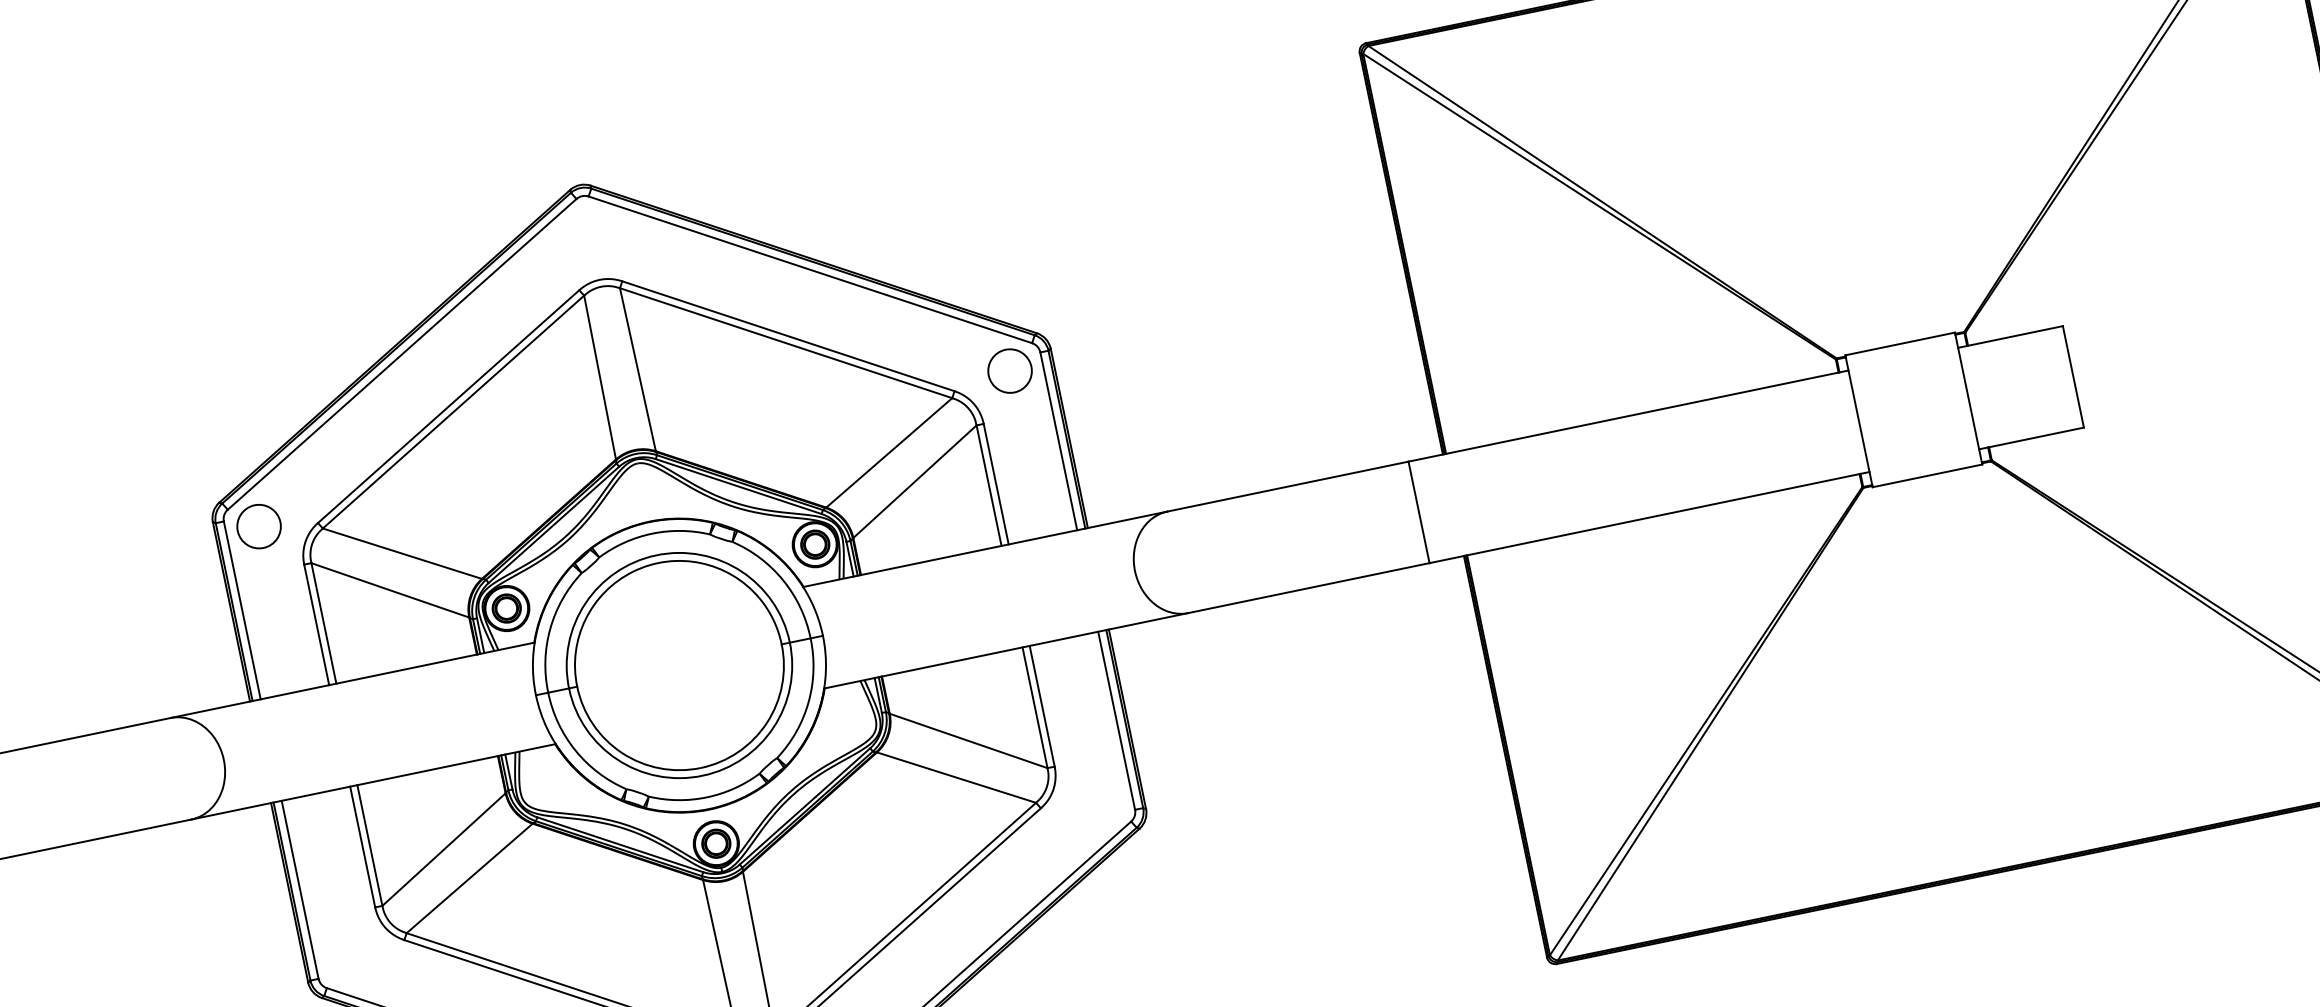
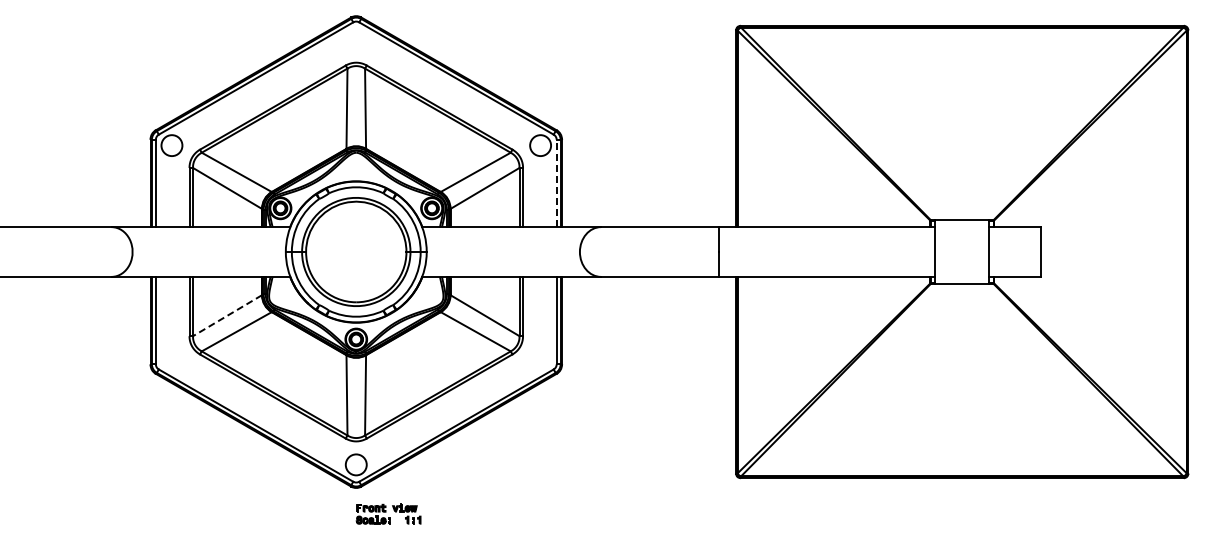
line: (1058, 441) -> (556, 183), solid -> dashed
line: (443, 849) -> (227, 315), solid -> dashed

